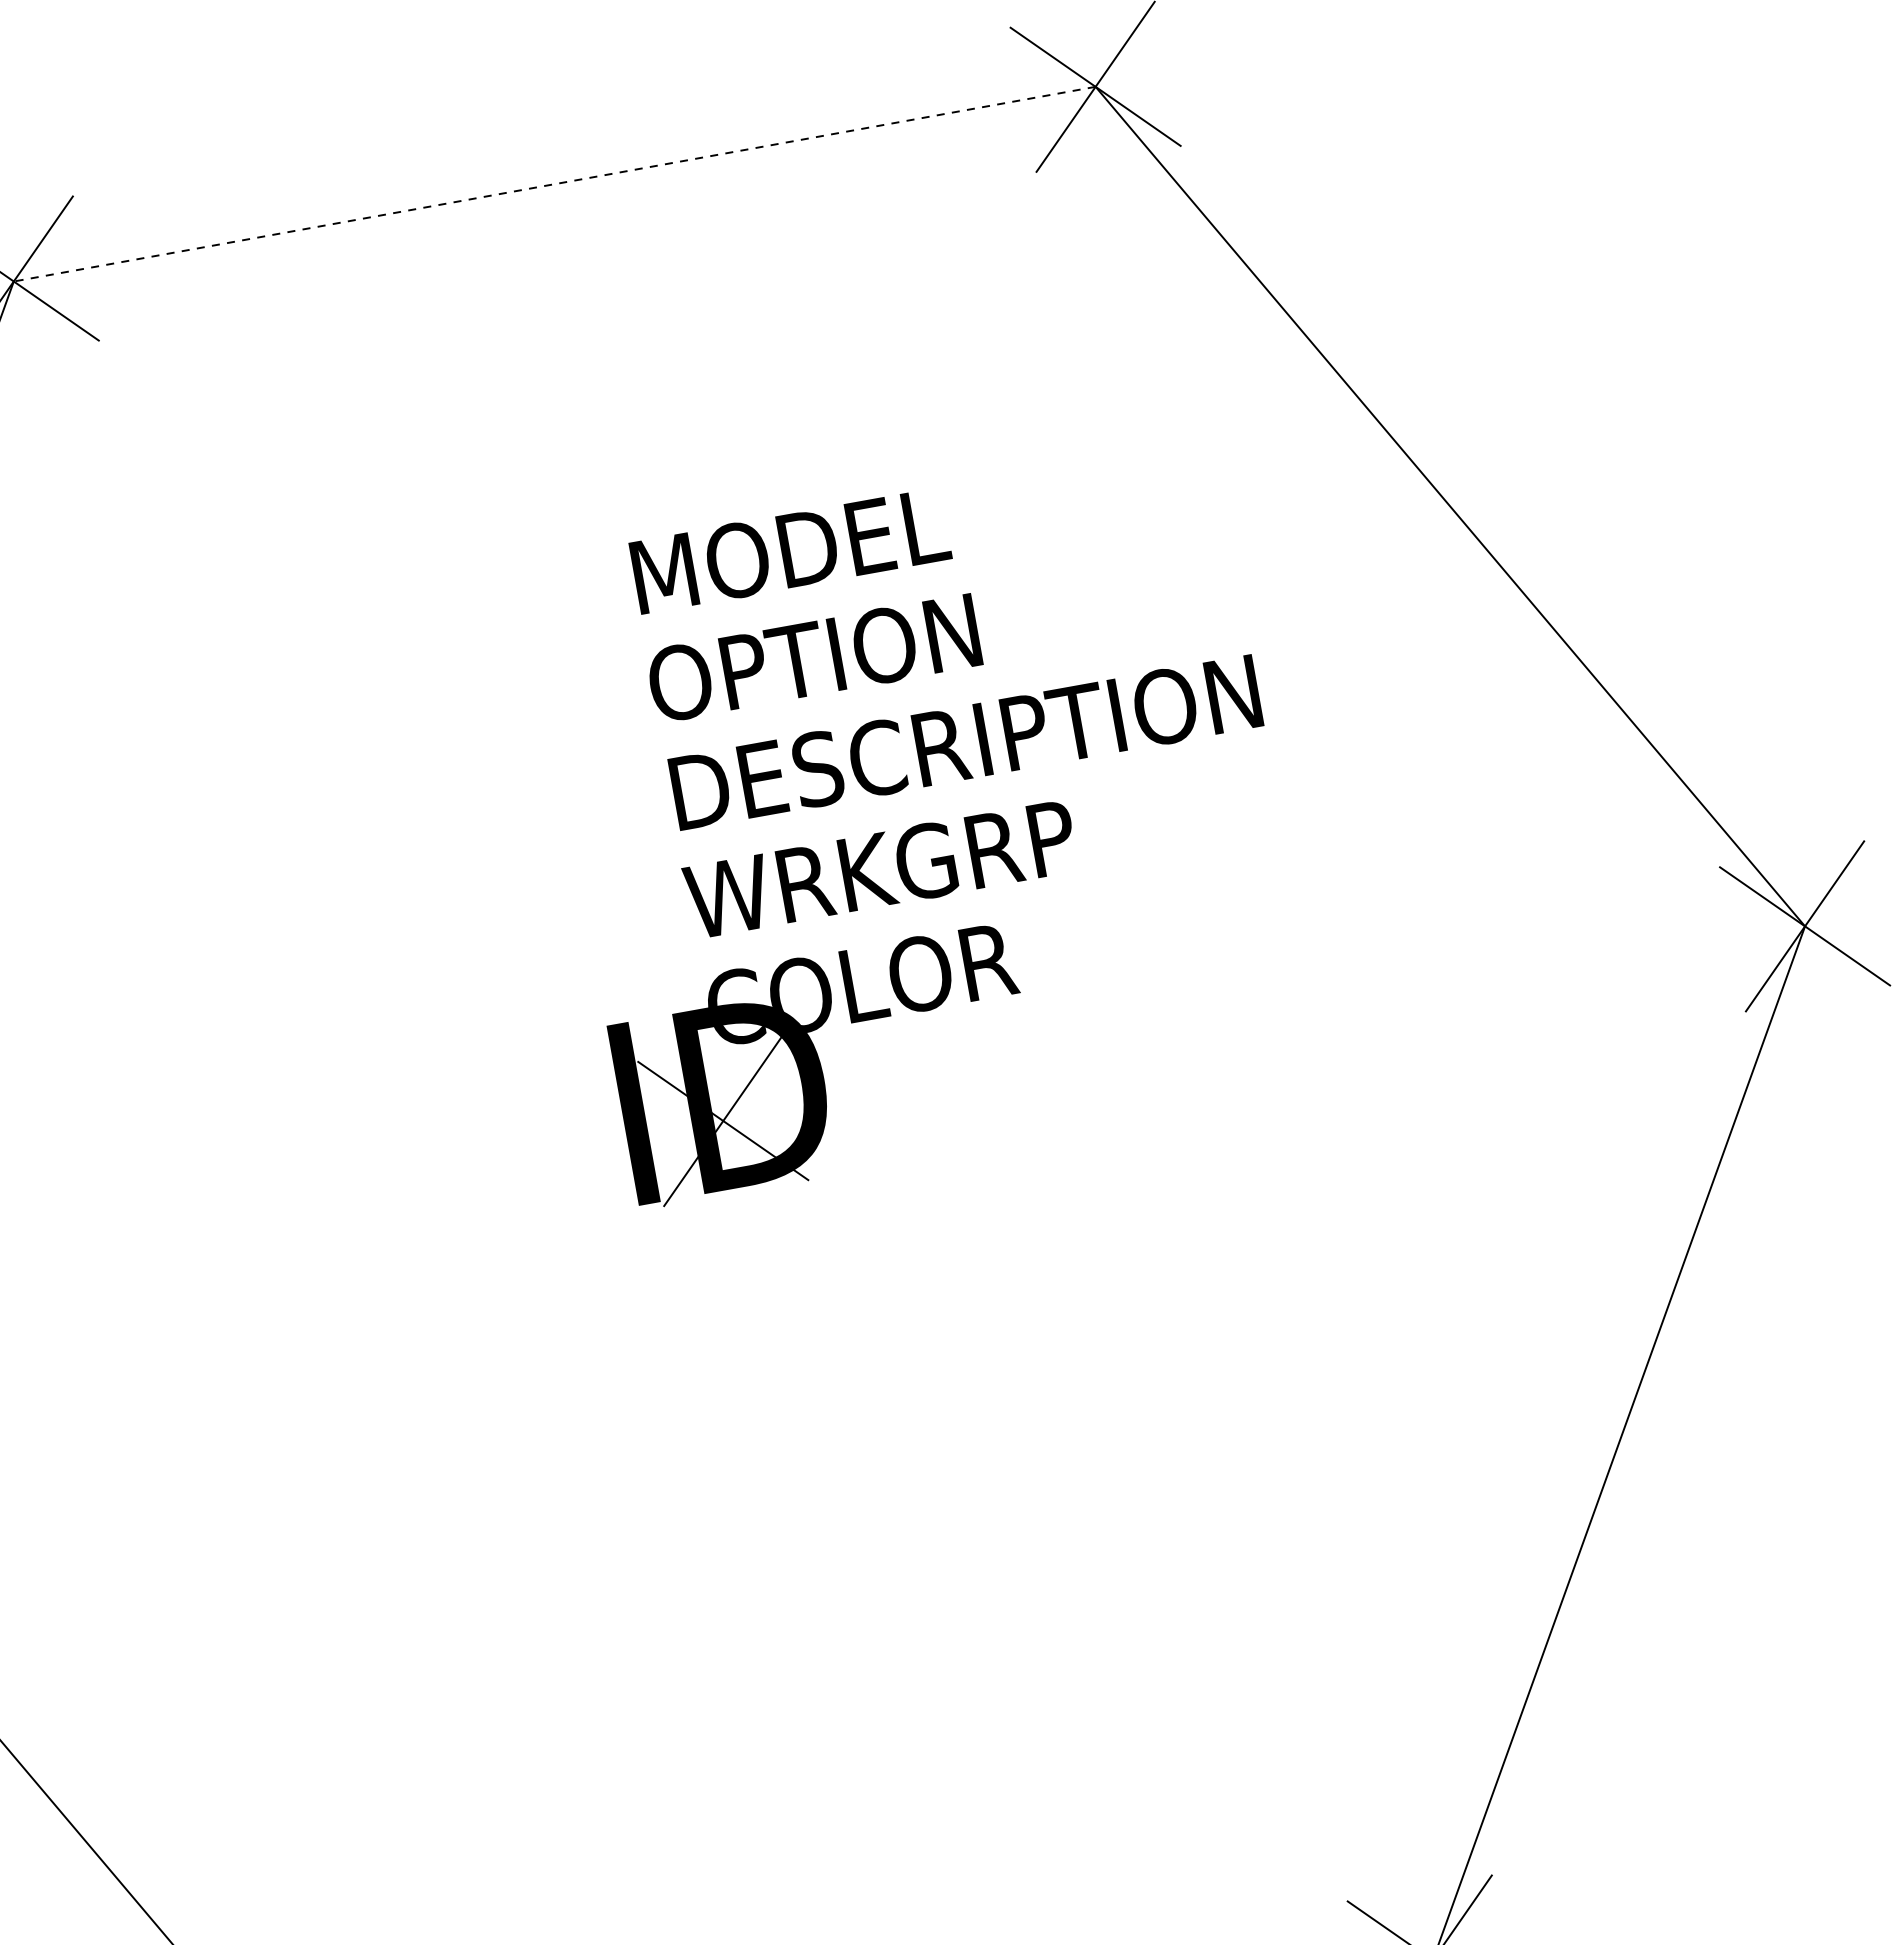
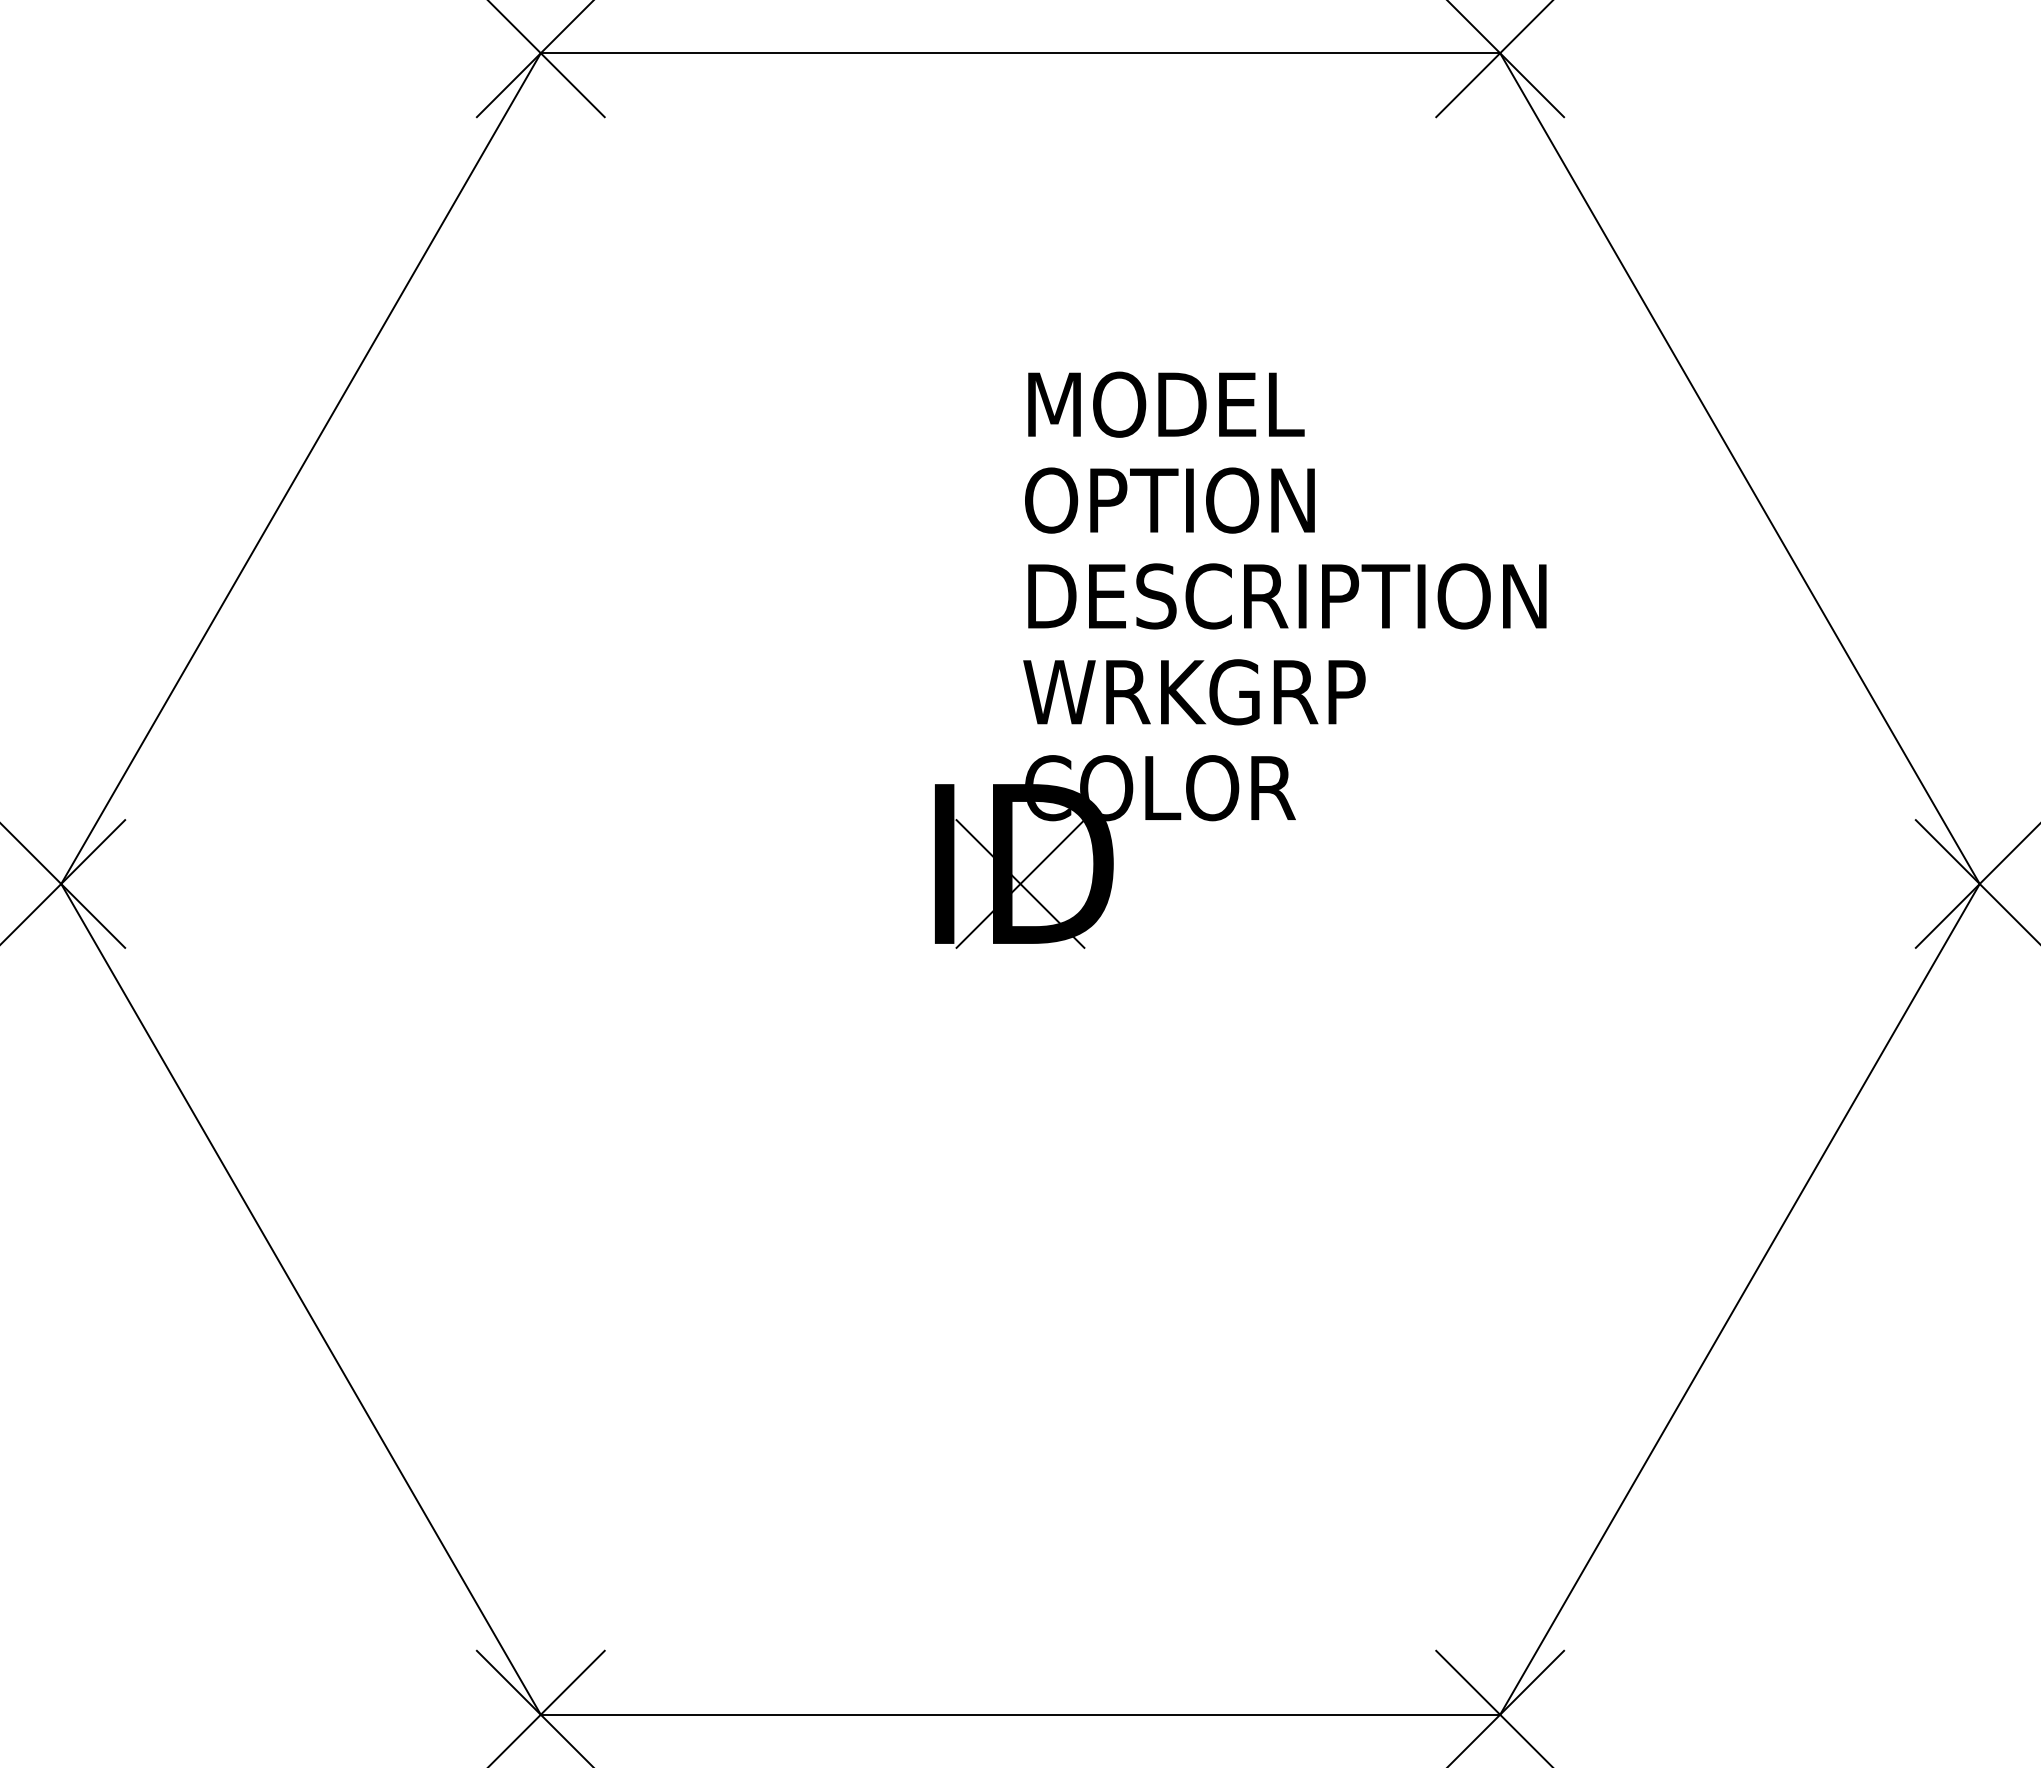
line: (554, 184) -> (1020, 53), dashed -> solid

